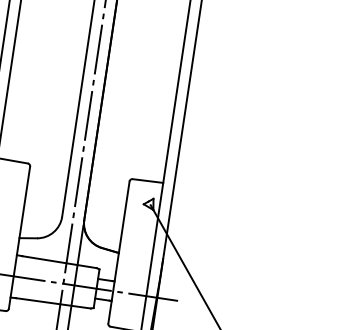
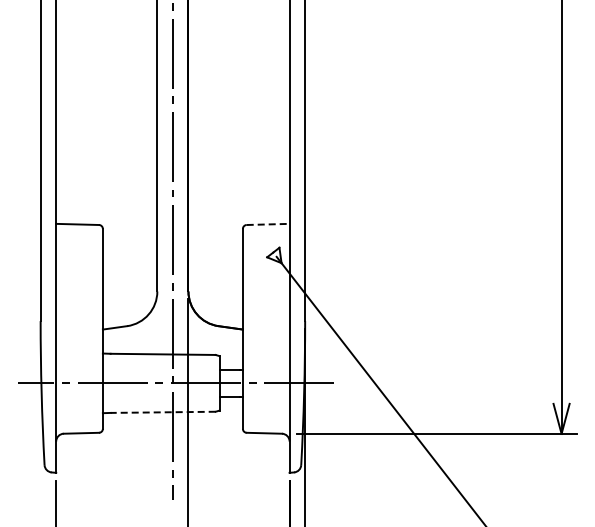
line: (148, 181) -> (268, 224), solid -> dashed
line: (53, 303) -> (163, 412), solid -> dashed

